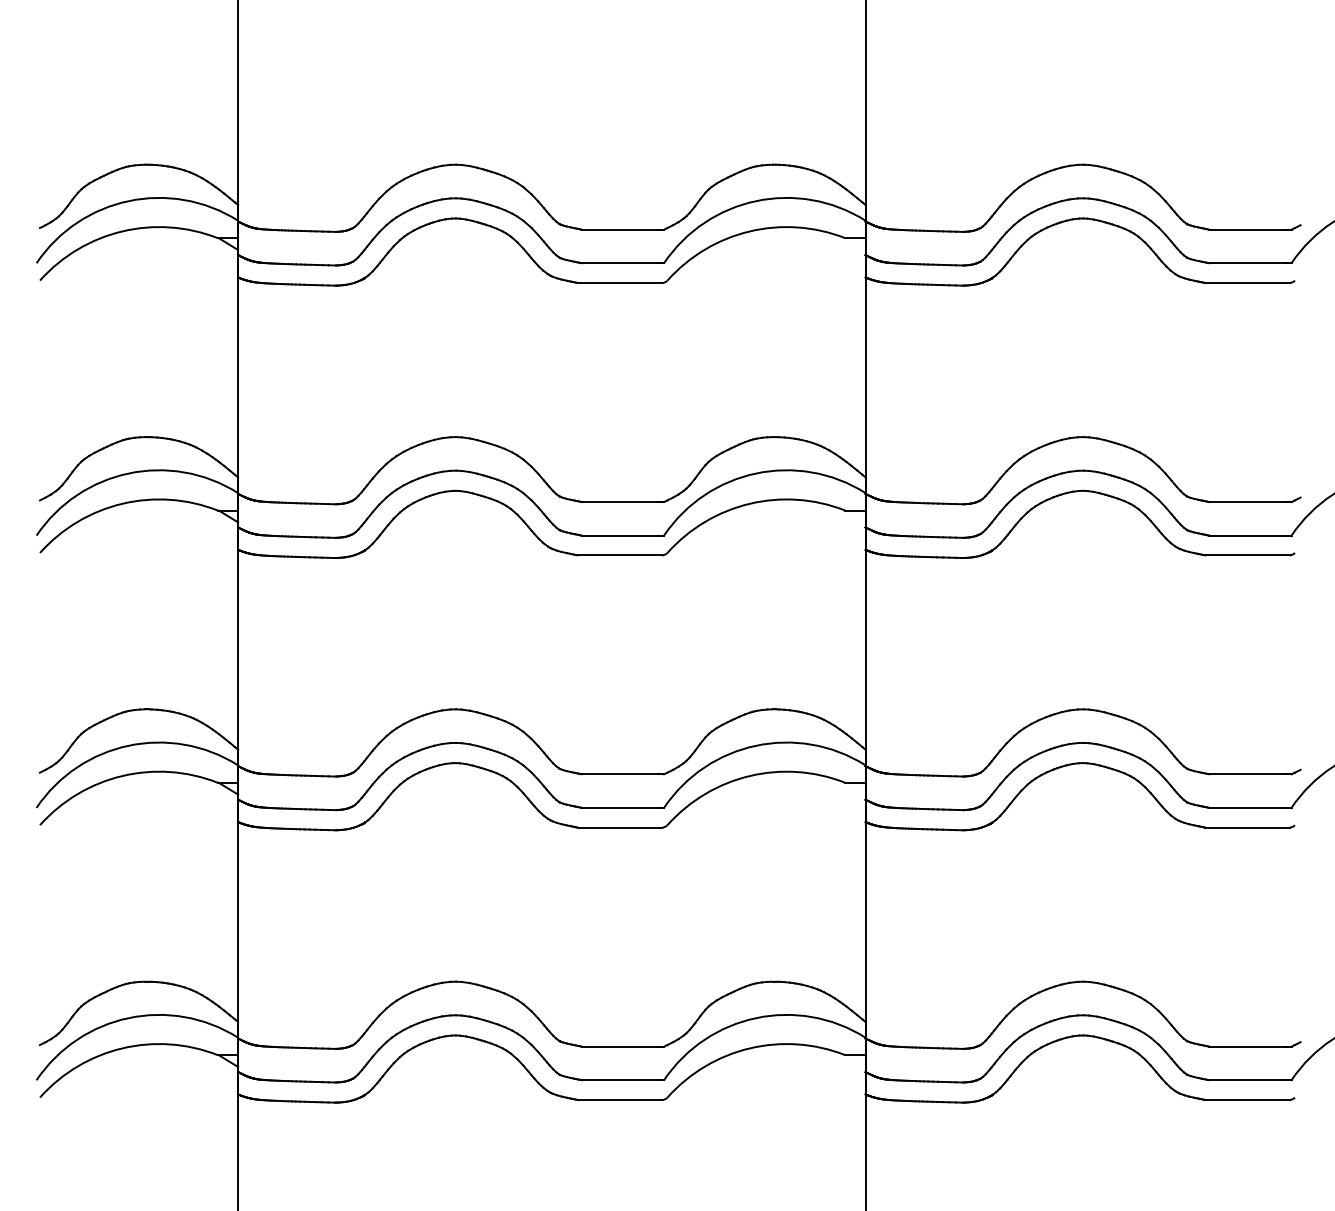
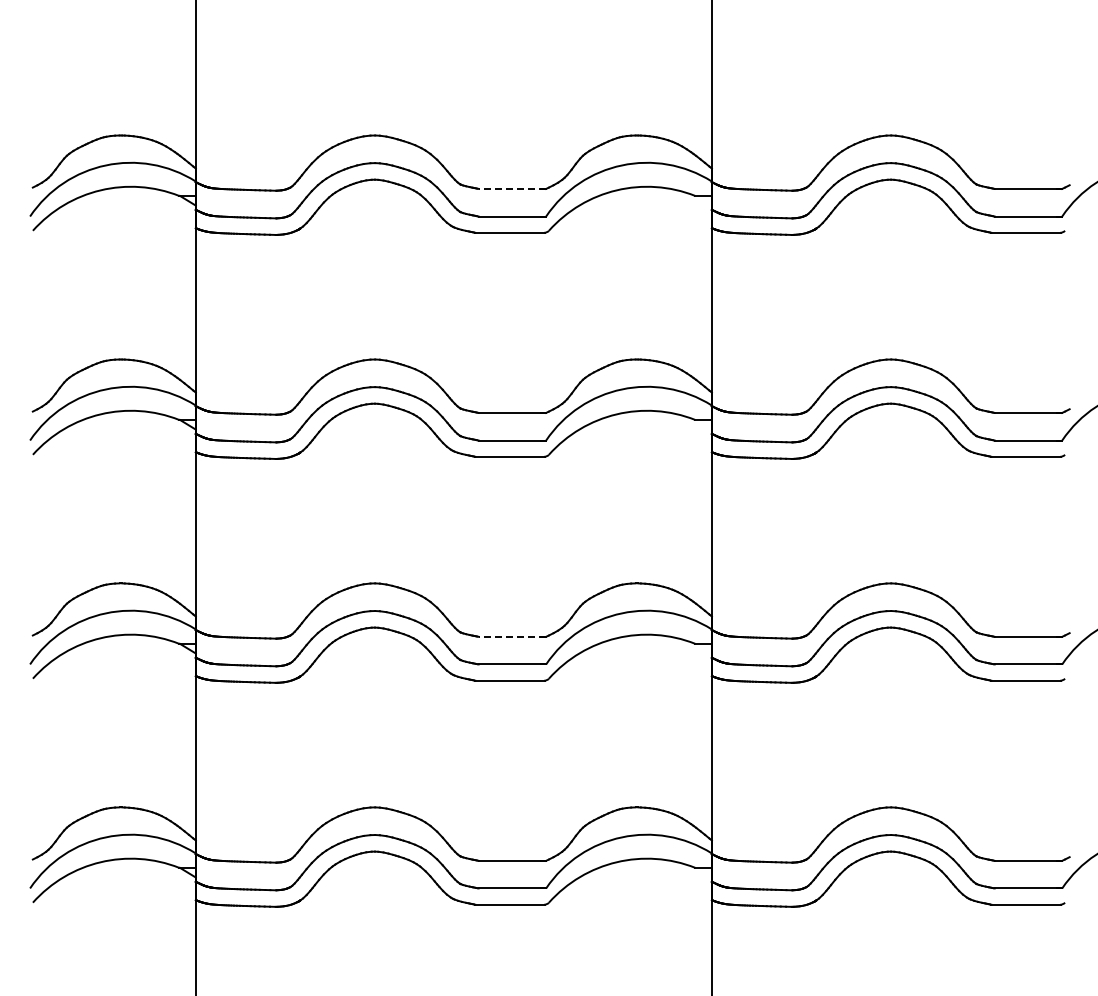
line: (623, 229) -> (512, 188), solid -> dashed
line: (623, 773) -> (512, 636), solid -> dashed

